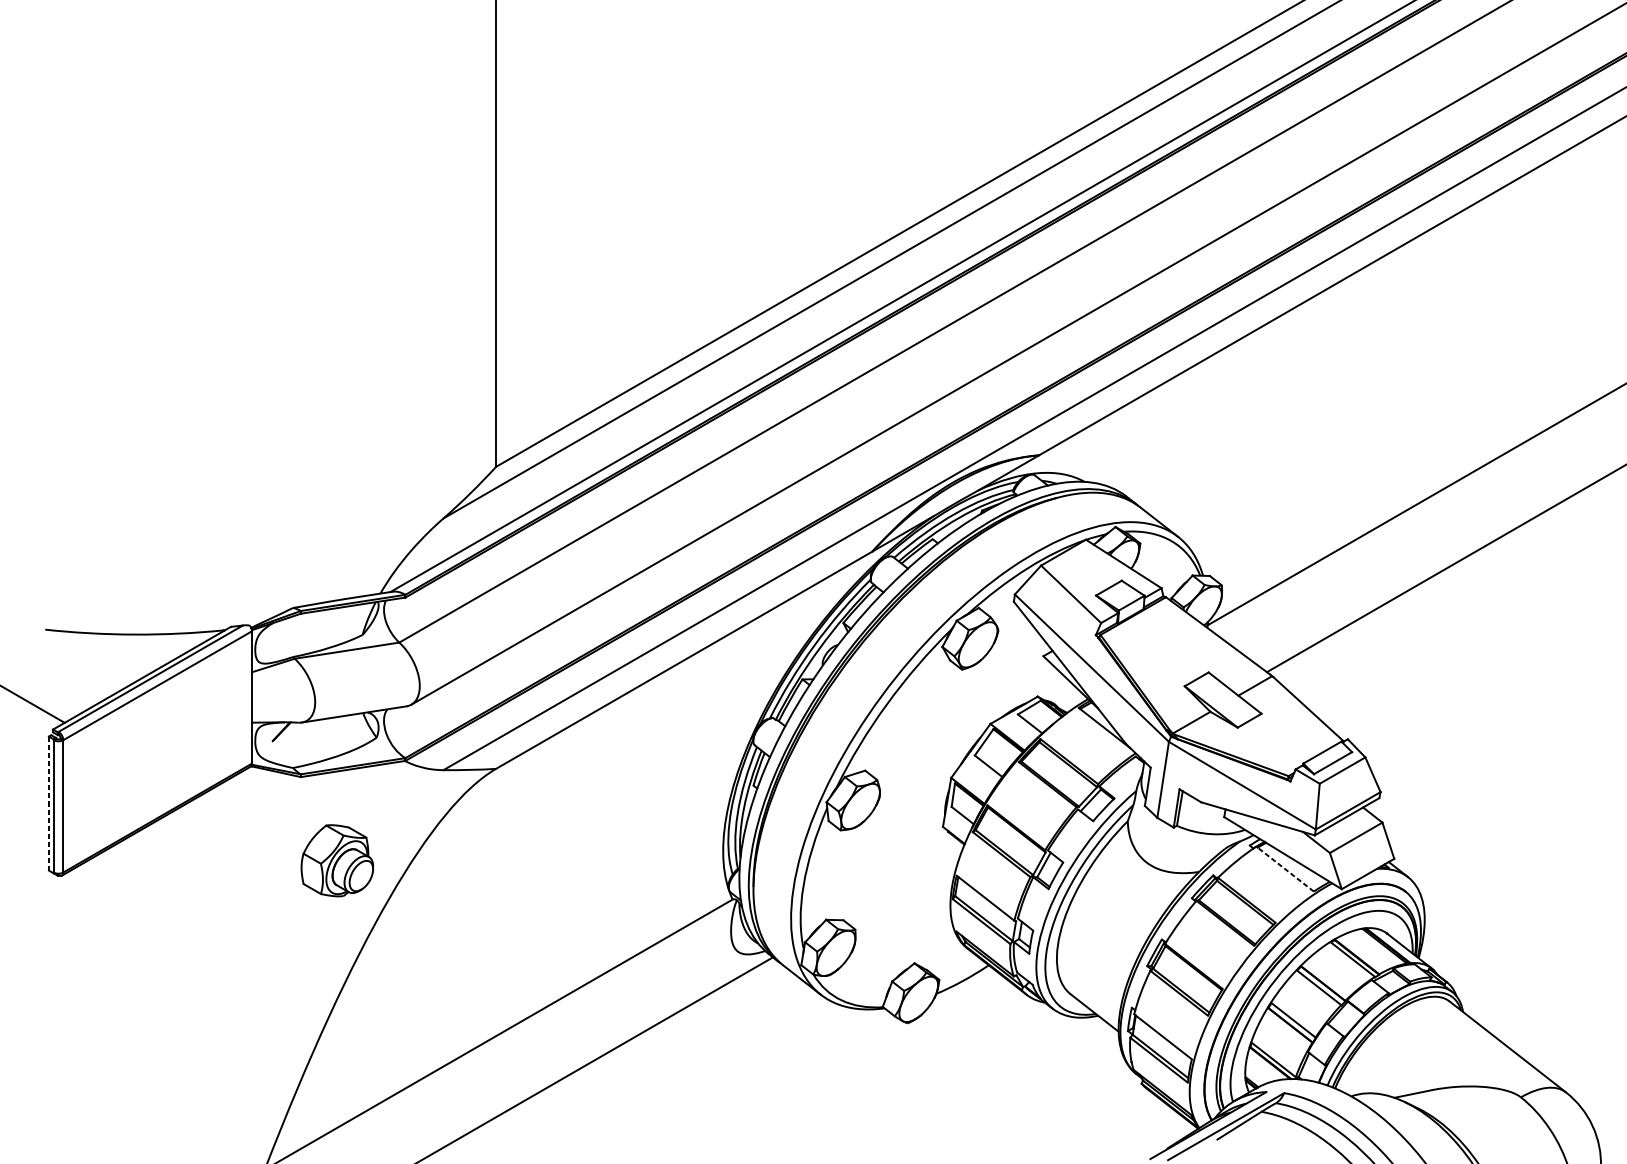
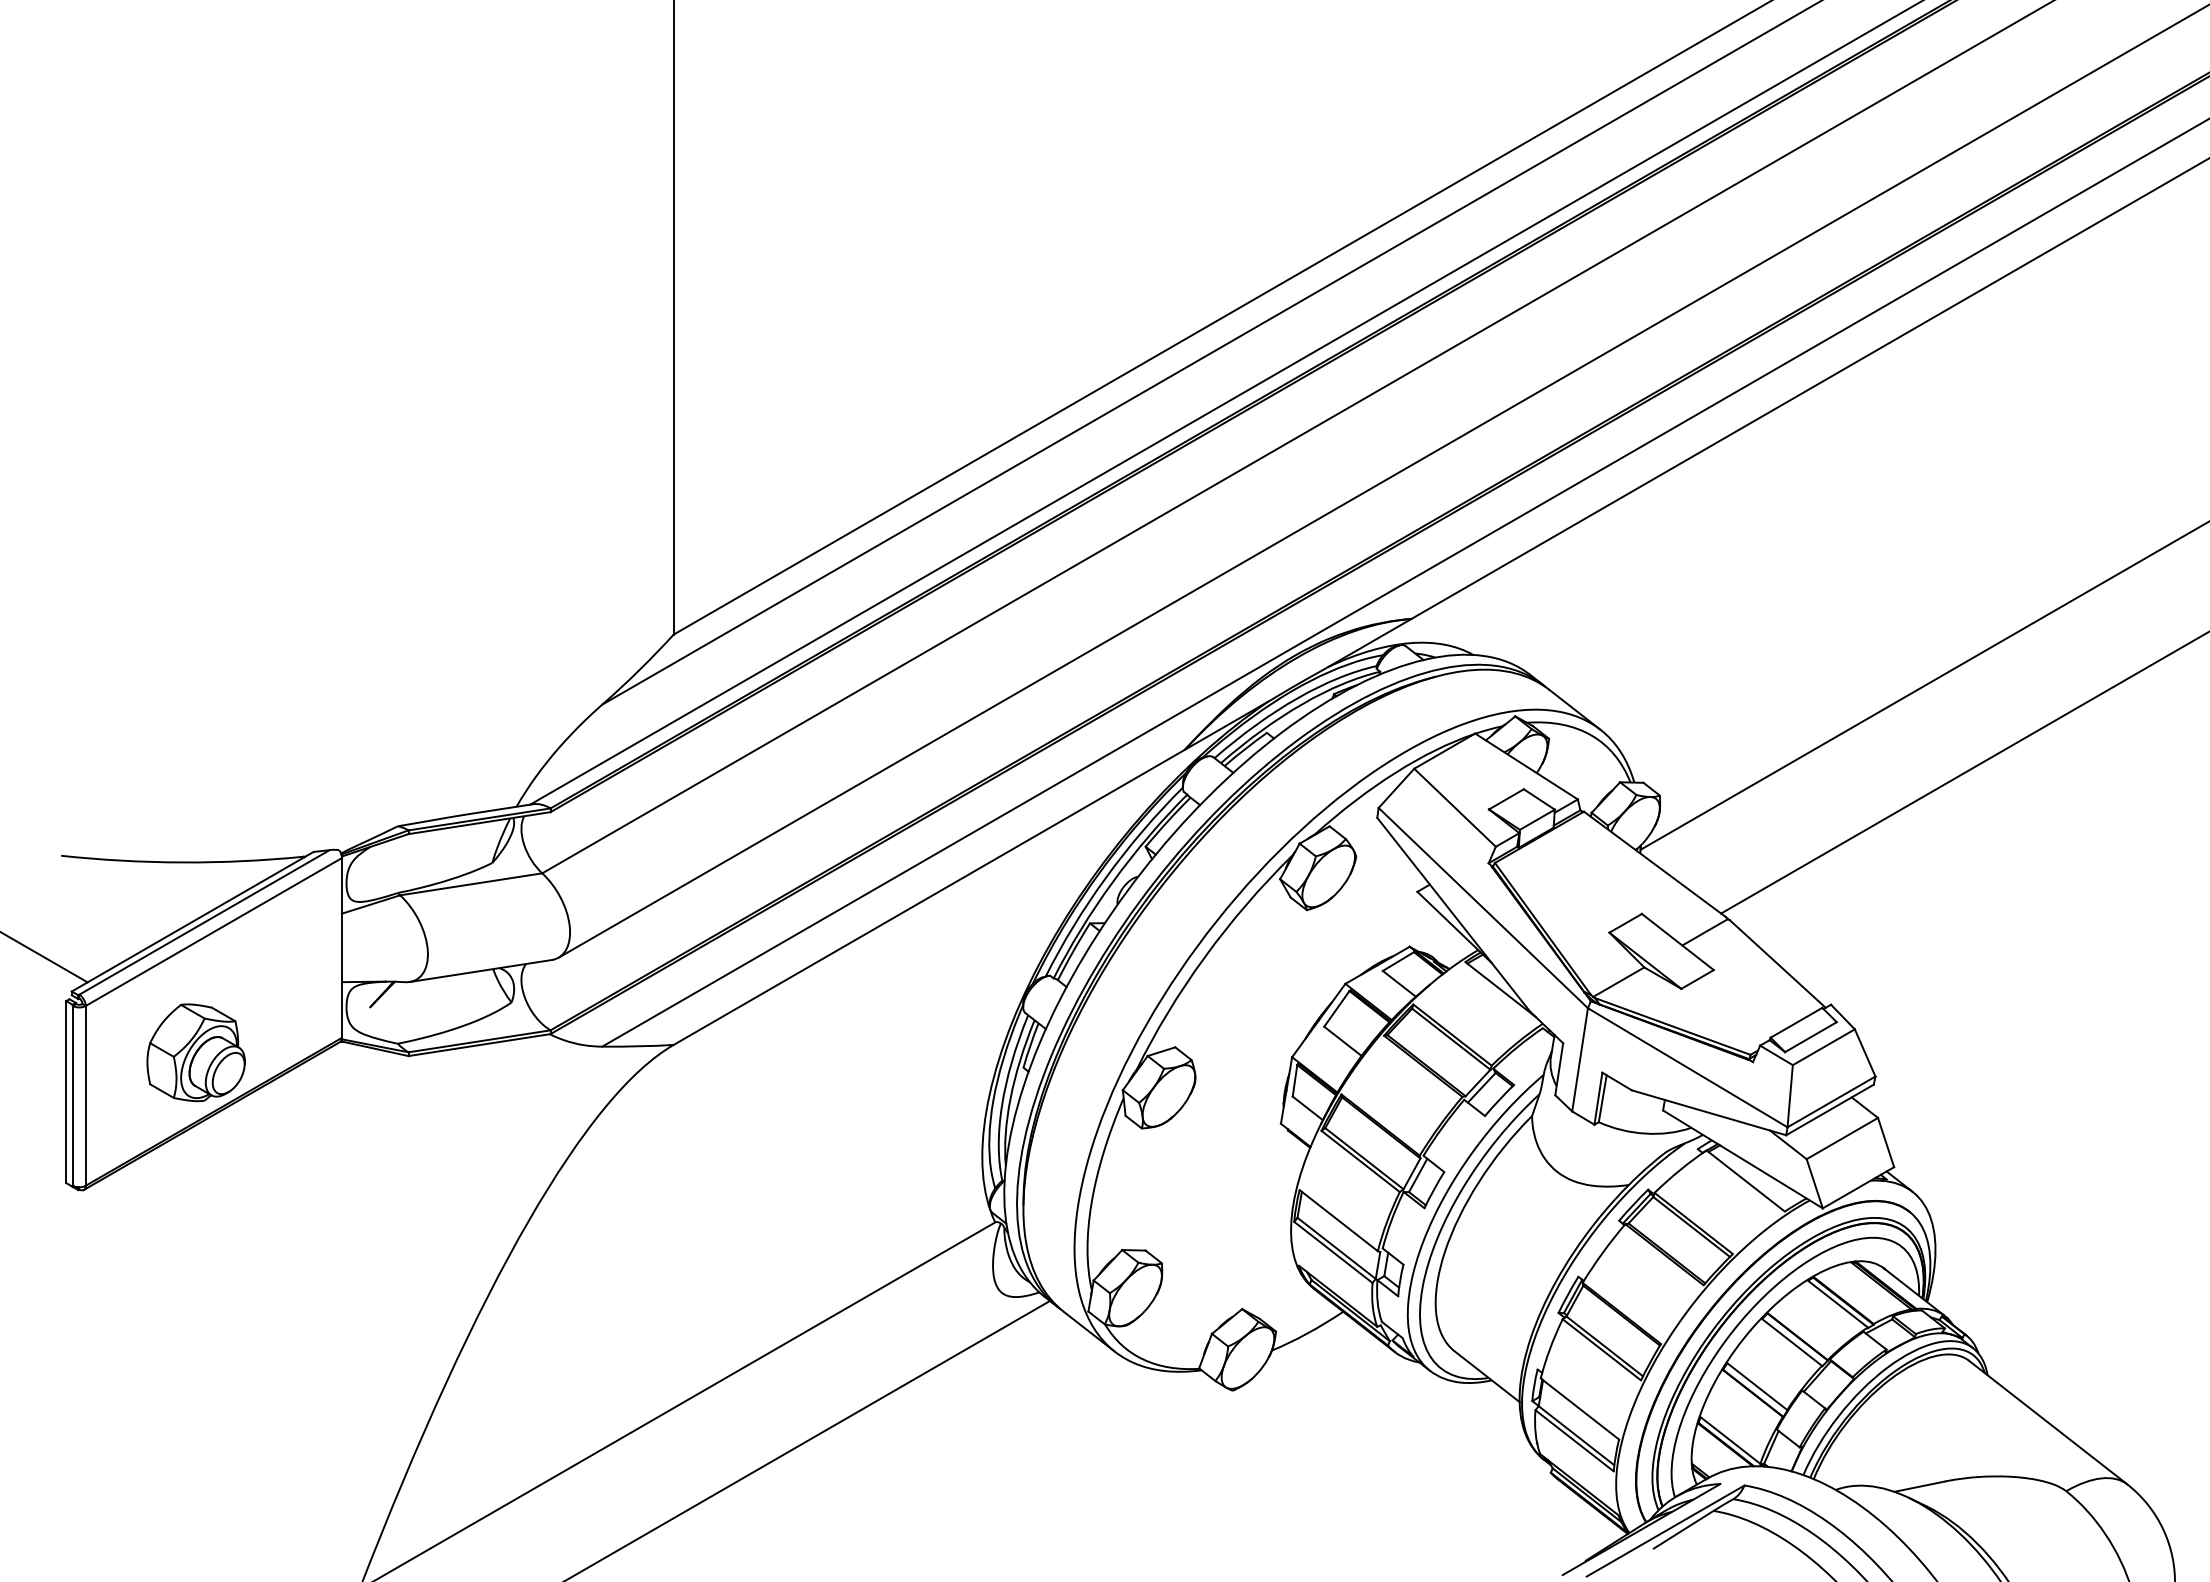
line: (49, 803) -> (66, 1092), dashed -> solid
part: (336, 860) -> (195, 1052), moved
line: (1284, 869) -> (1745, 1181), dashed -> solid

